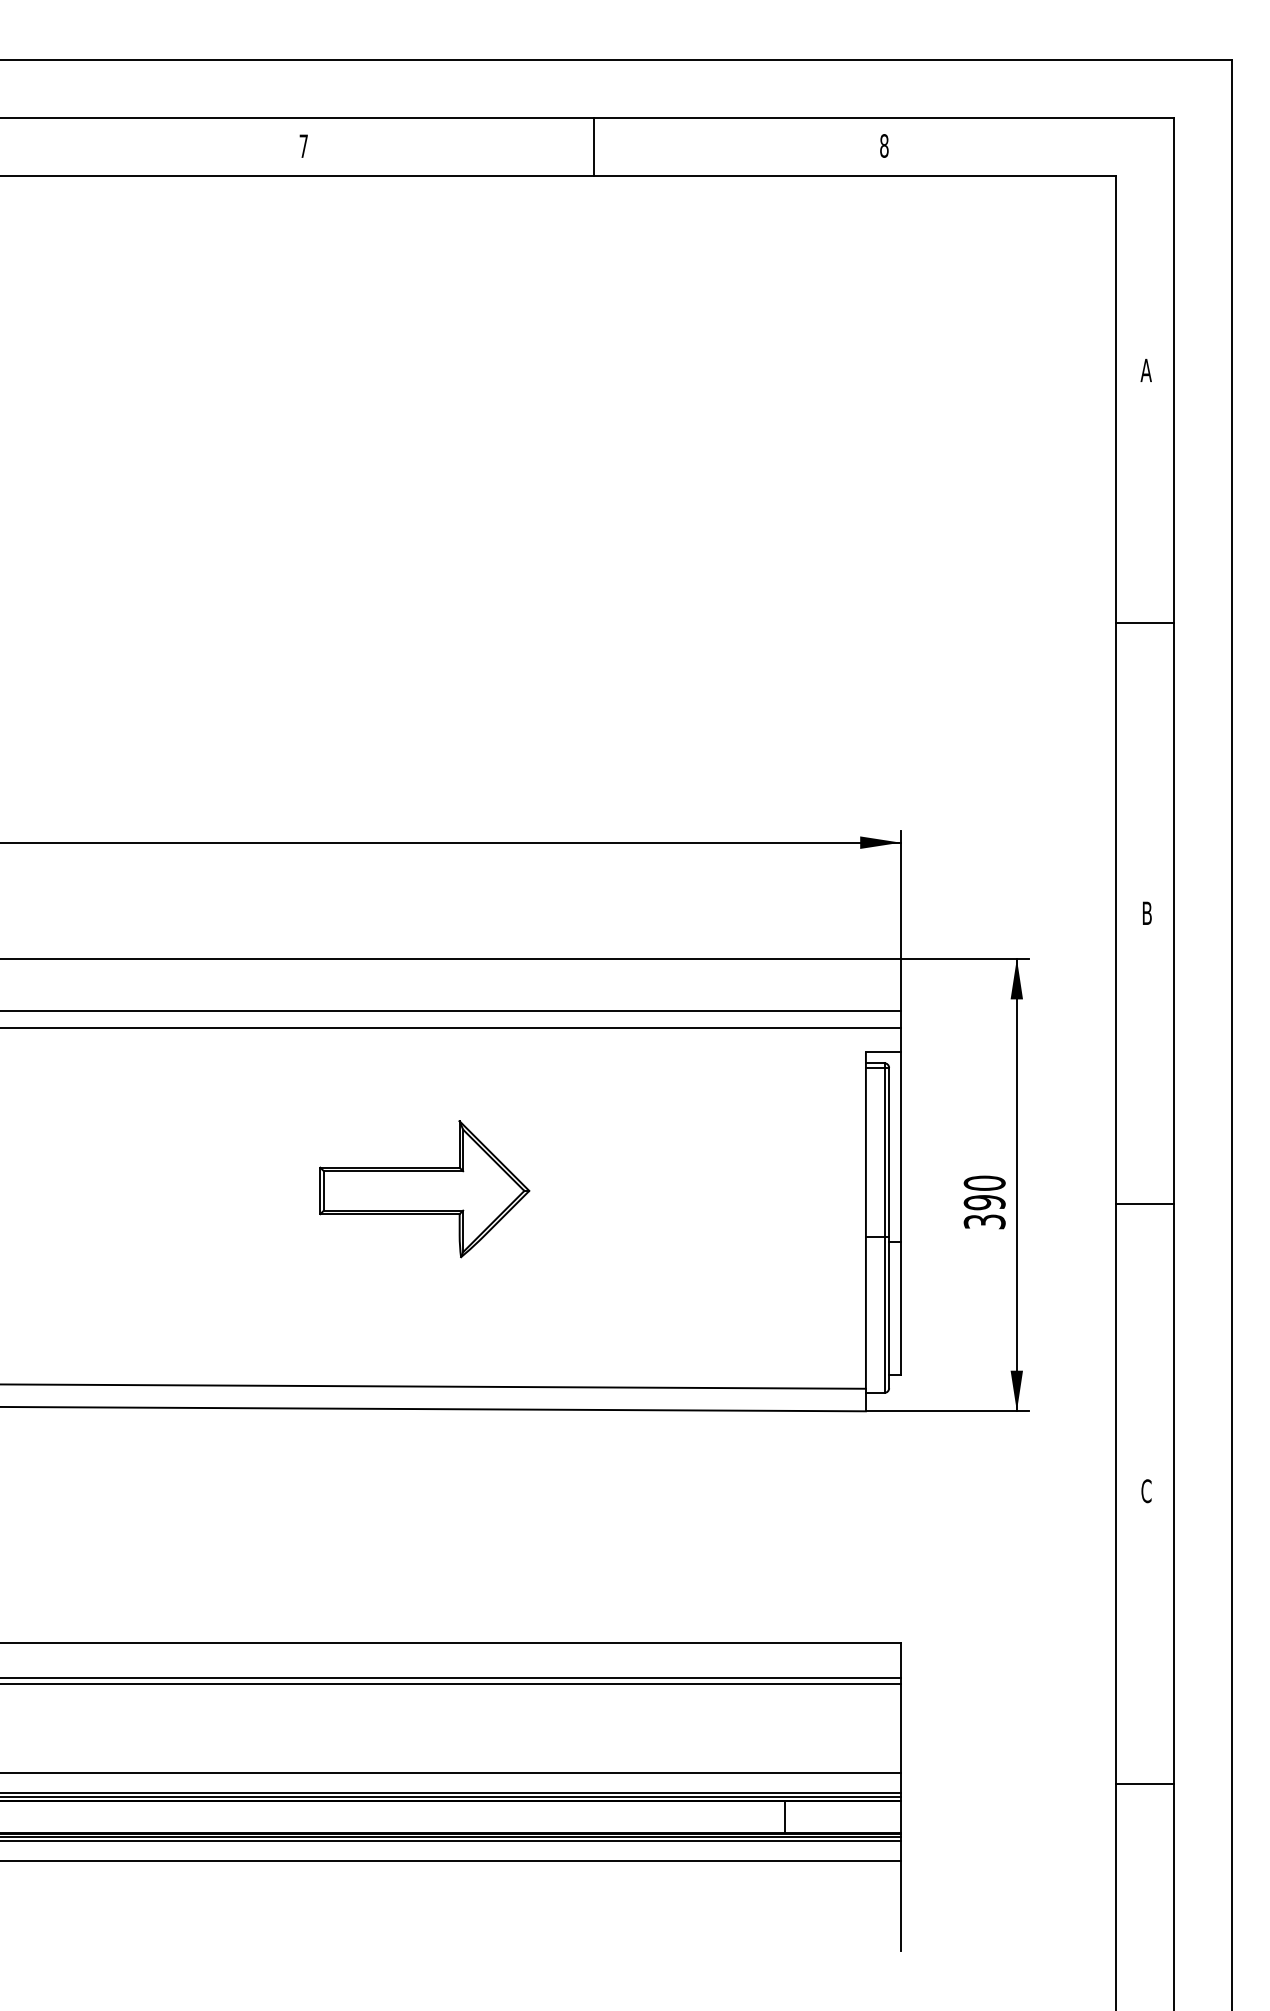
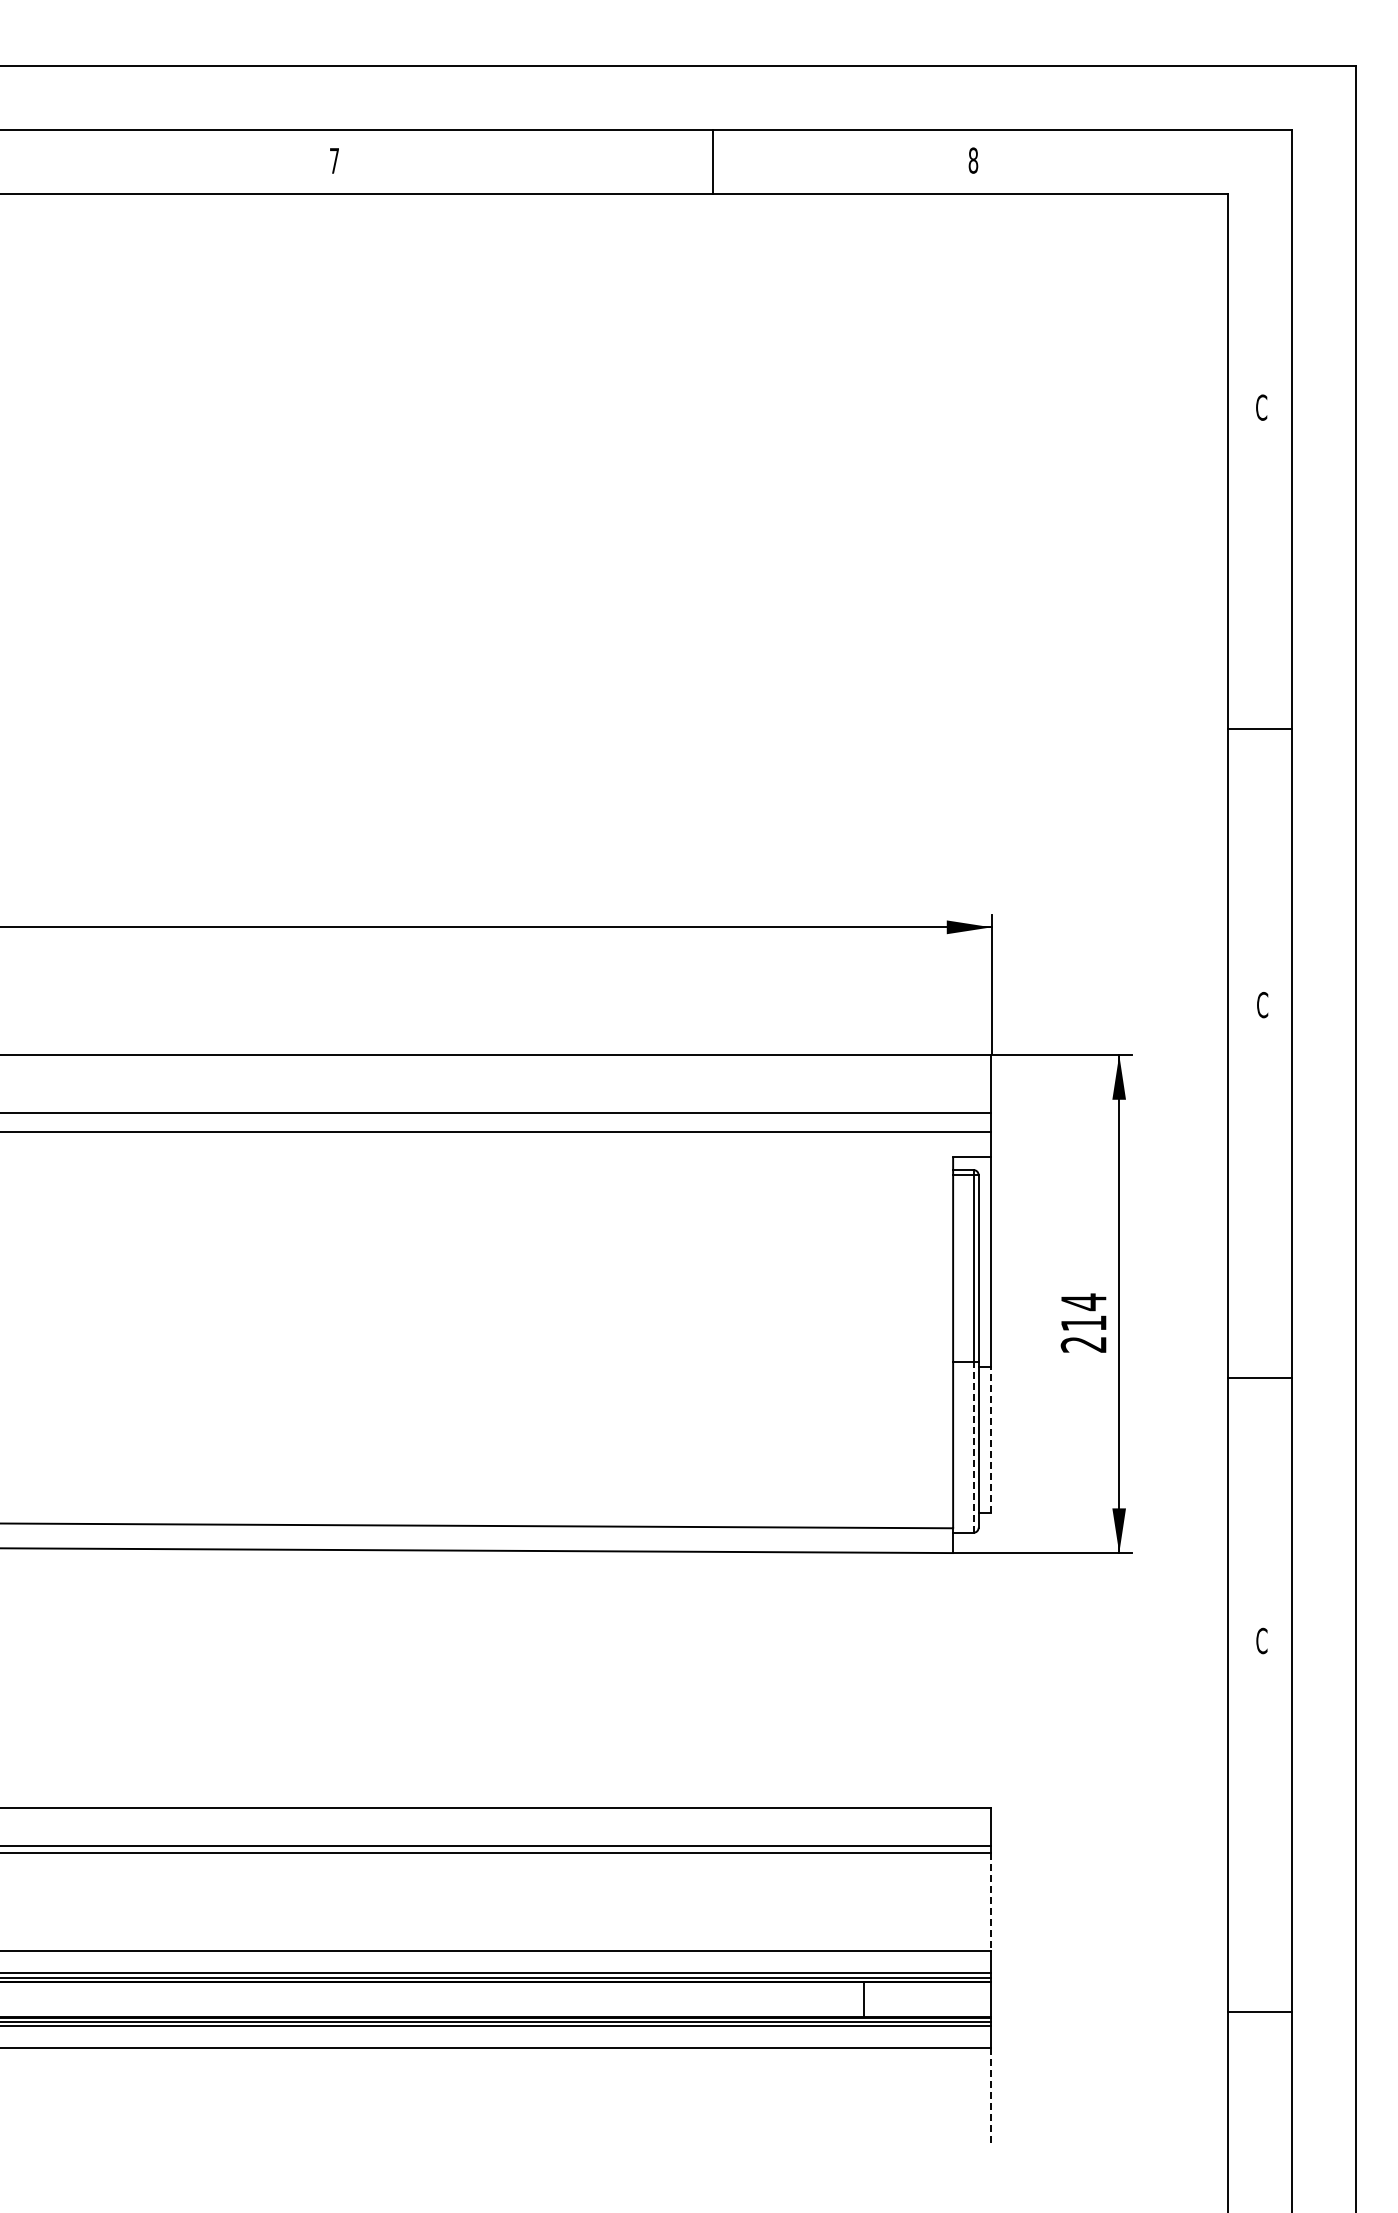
line: (593, 147) -> (712, 162), moved
text: (1146, 370) -> (1261, 407), A -> C
line: (1145, 622) -> (1260, 728), moved
text: (1147, 913) -> (1262, 1005), B -> C
part: (424, 1189) -> (467, 1308), removed
text: (984, 1201) -> (1083, 1322), 390 -> 214
line: (1145, 1203) -> (1260, 1377), moved
line: (900, 1308) -> (991, 1439), solid -> dashed
line: (884, 1315) -> (973, 1447), solid -> dashed
line: (900, 1728) -> (991, 1902), solid -> dashed
line: (1145, 1784) -> (1260, 2012), moved
line: (900, 1906) -> (991, 2097), solid -> dashed

